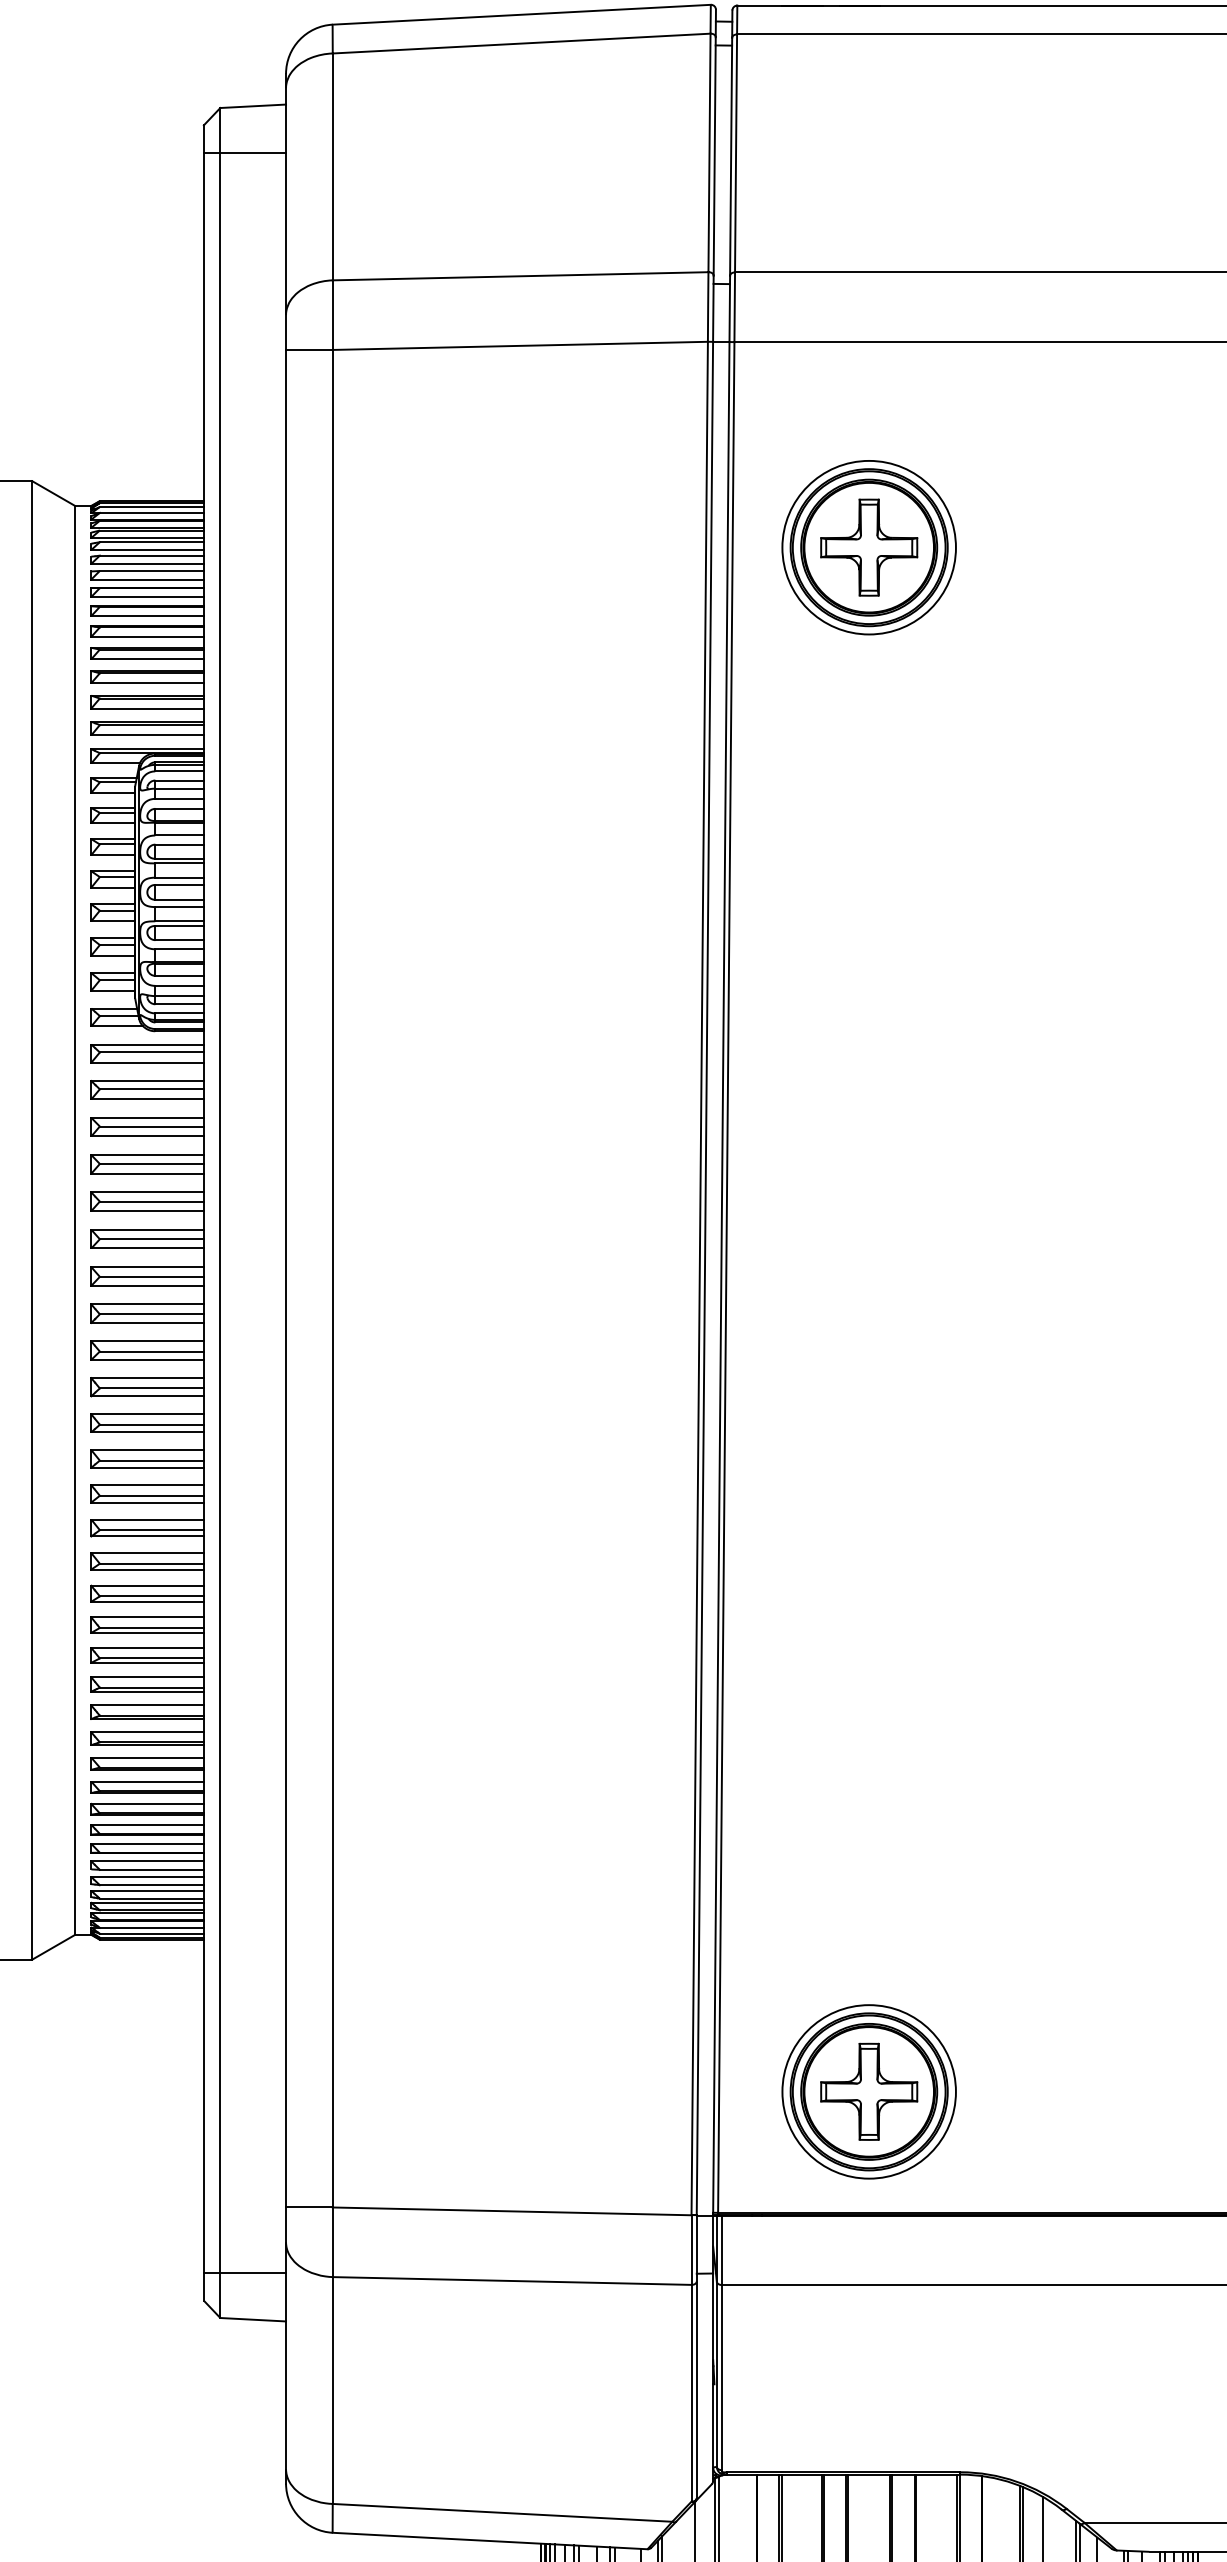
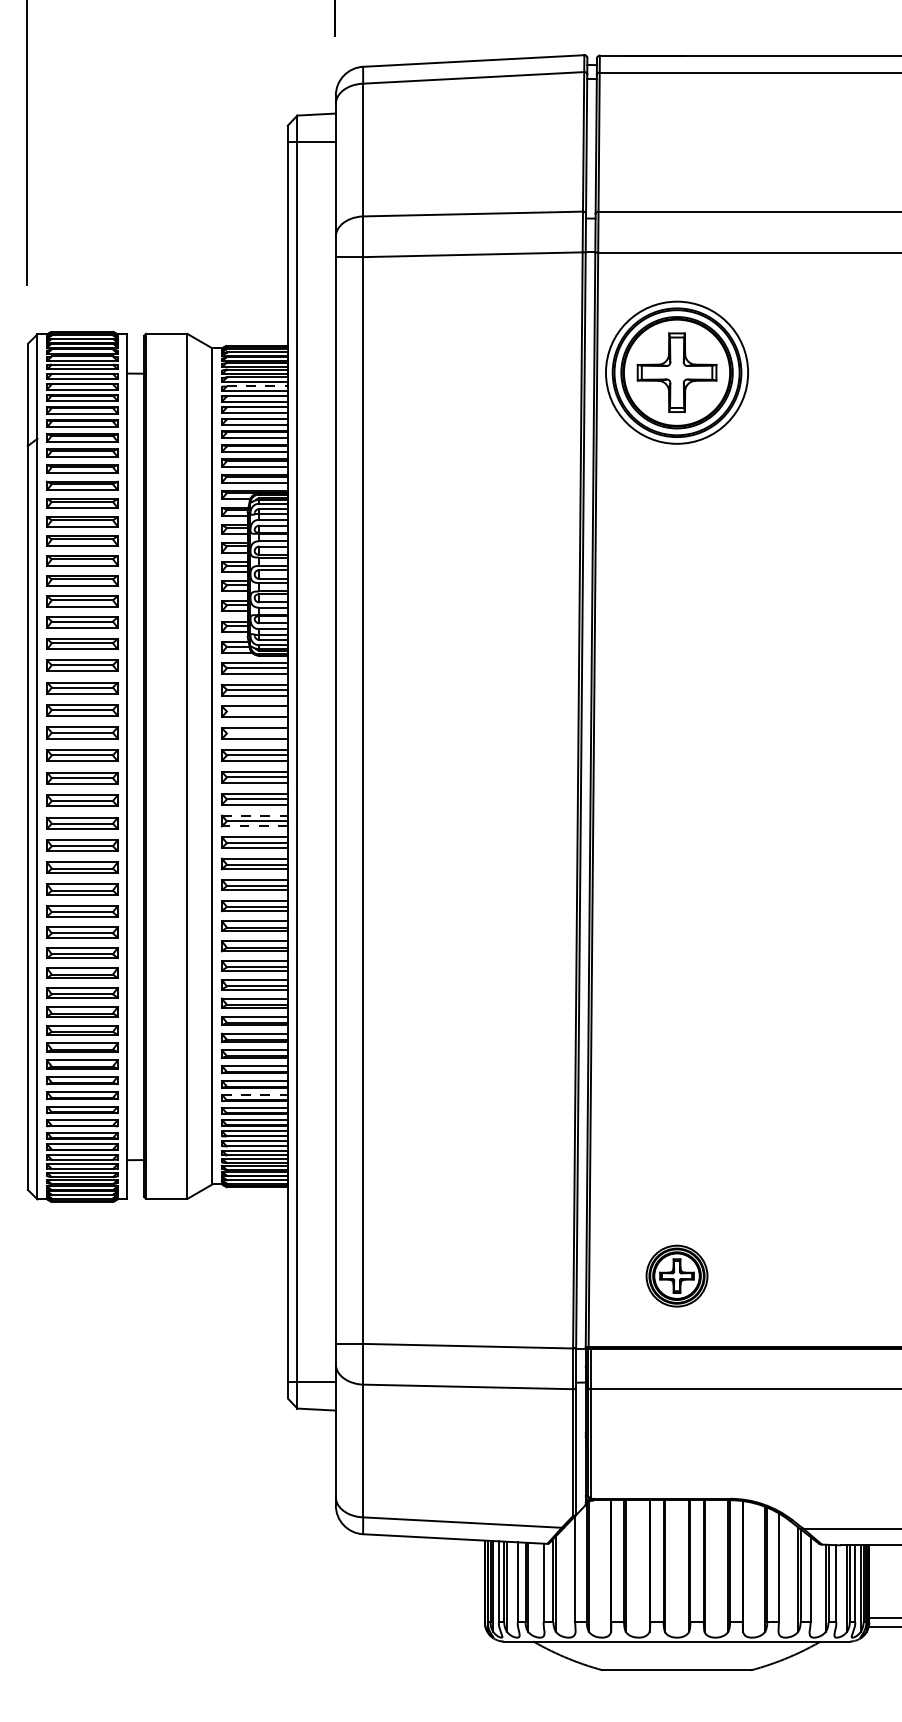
part: (868, 547) -> (676, 372), size x1.4
line: (152, 571) -> (257, 386), solid -> dashed
line: (150, 1126) -> (256, 711), removed
line: (150, 1164) -> (256, 733), removed
line: (146, 1304) -> (254, 815), solid -> dashed
line: (146, 1323) -> (254, 826), solid -> dashed
line: (146, 1781) -> (254, 1094), solid -> dashed
part: (868, 2090) -> (676, 1275), size x0.6

